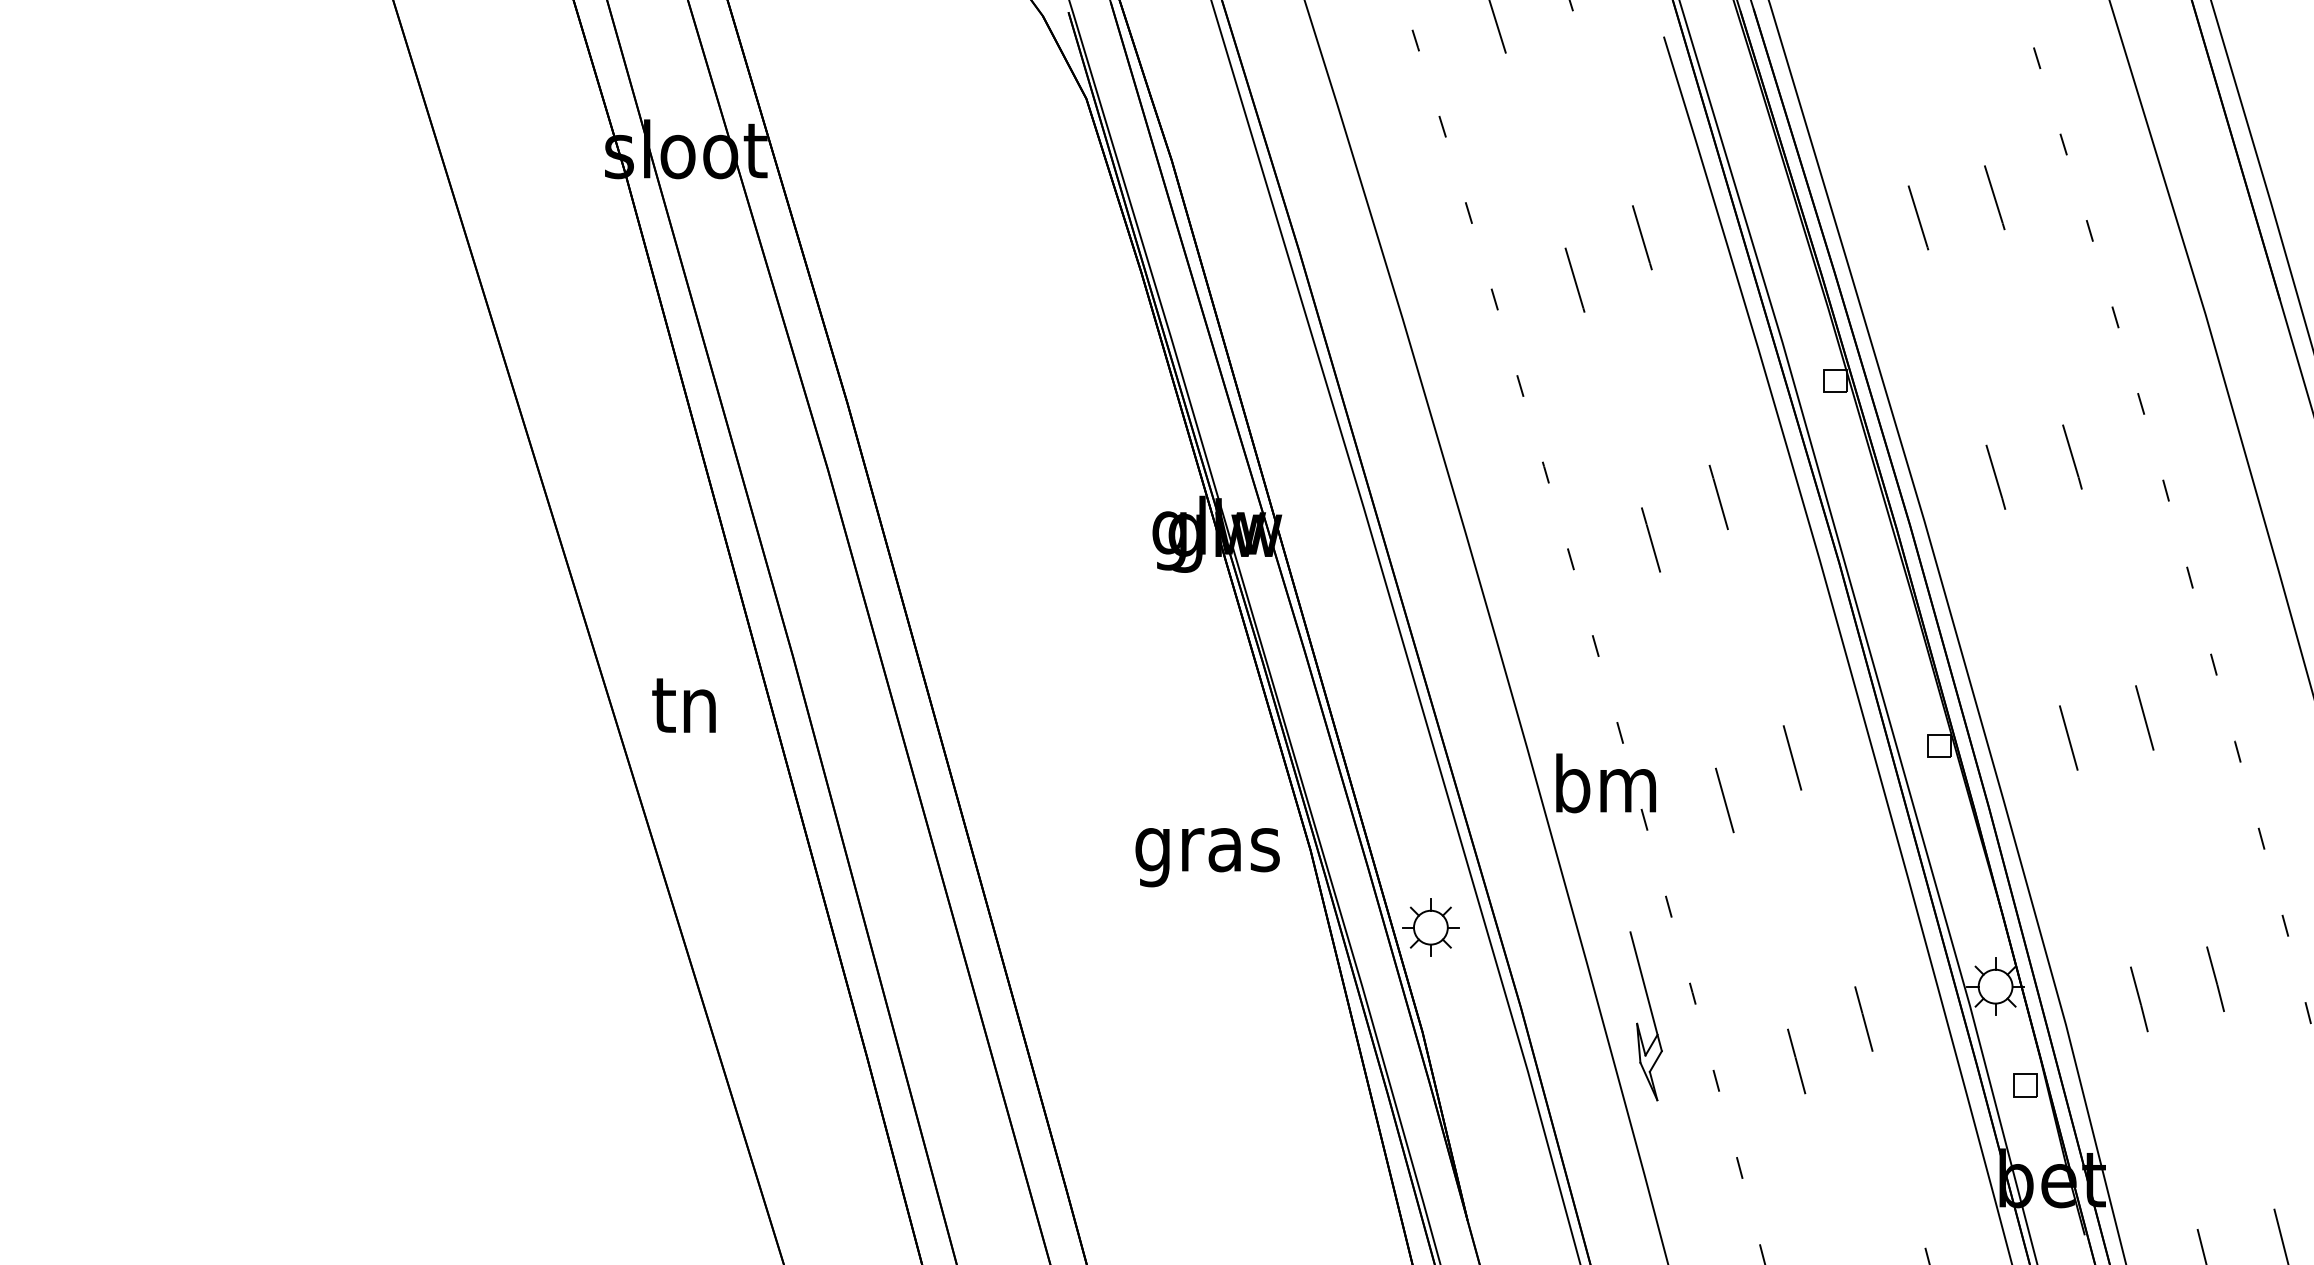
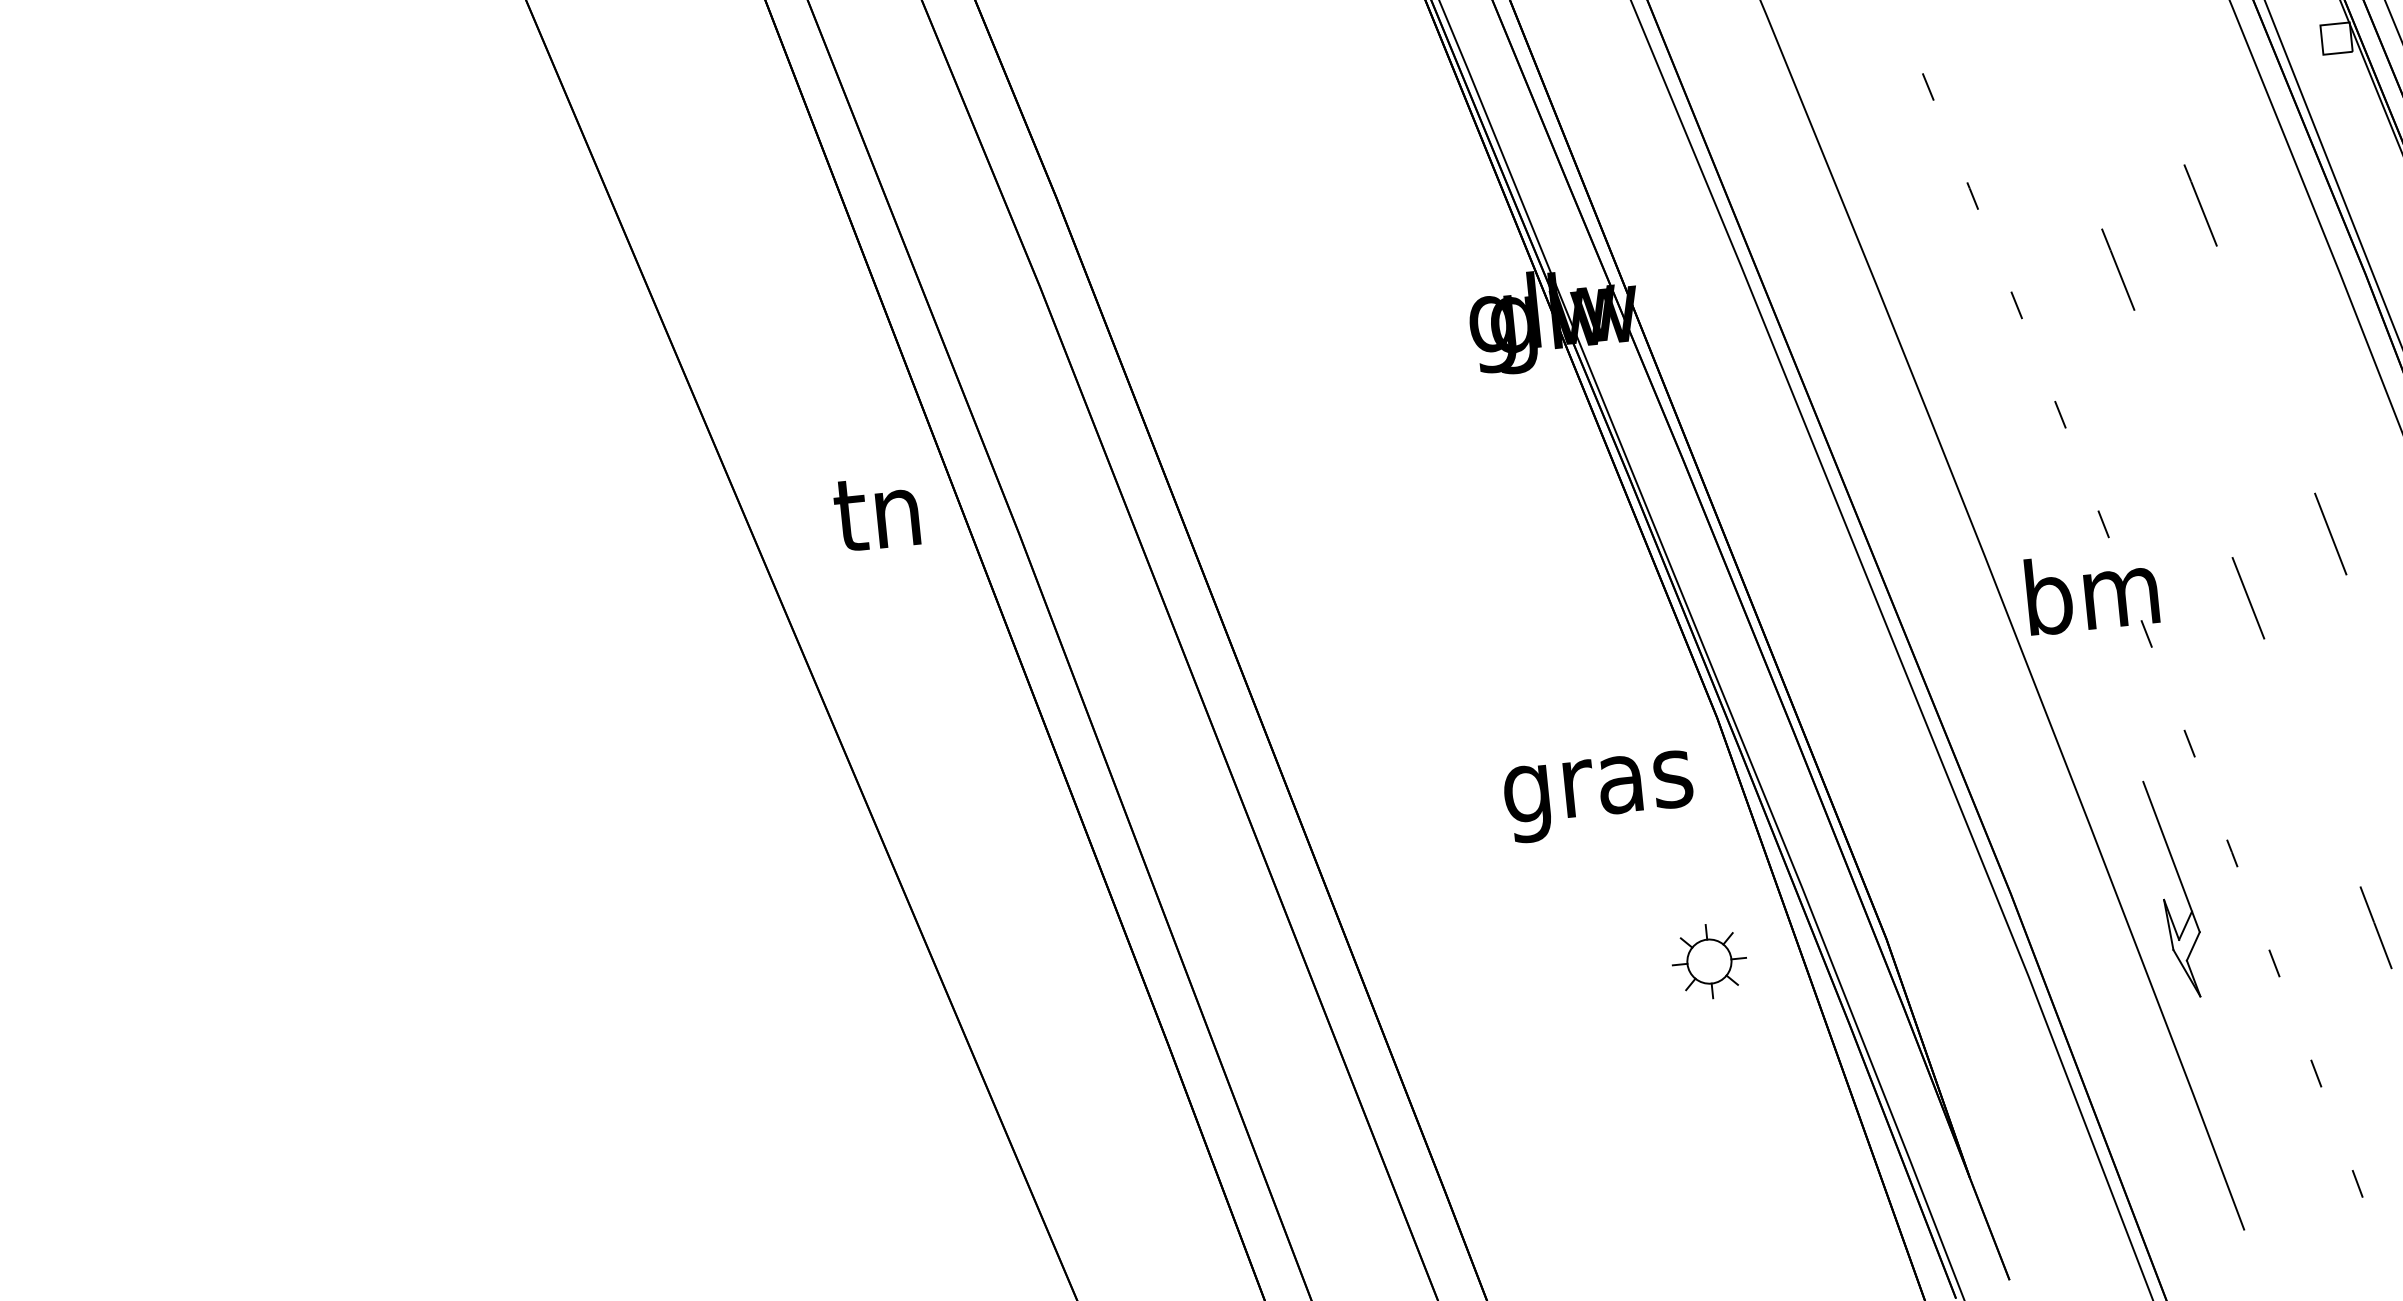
text: (683, 705) -> (876, 513), moved
text: (1207, 857) -> (1599, 796), moved
part: (1430, 927) -> (1708, 961), moved

